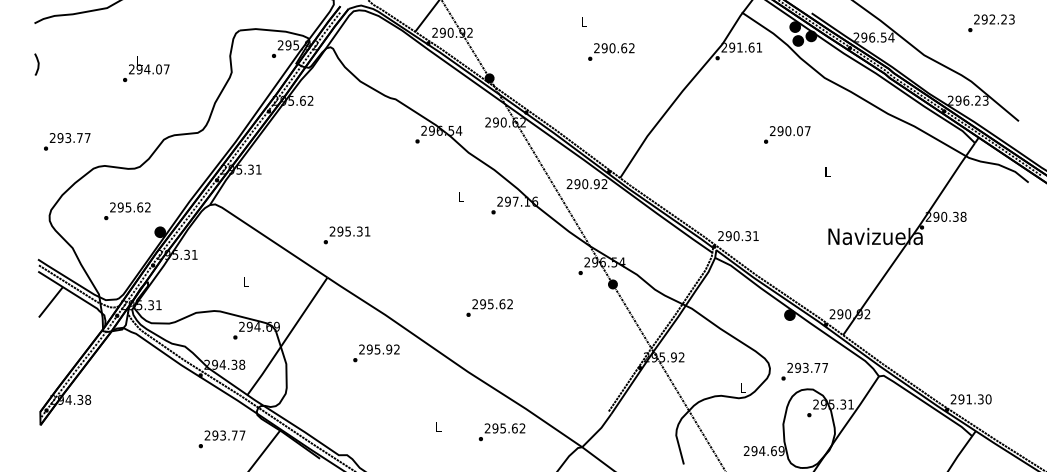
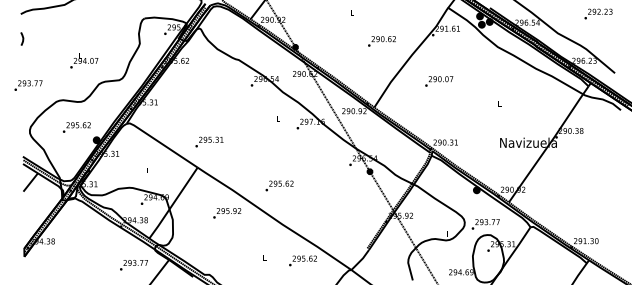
text: (610, 52) -> (381, 41), moved
text: (146, 68) -> (84, 60), moved
text: (787, 134) -> (439, 81), moved
text: (67, 141) -> (28, 85), moved
text: (489, 307) -> (279, 185), moved

